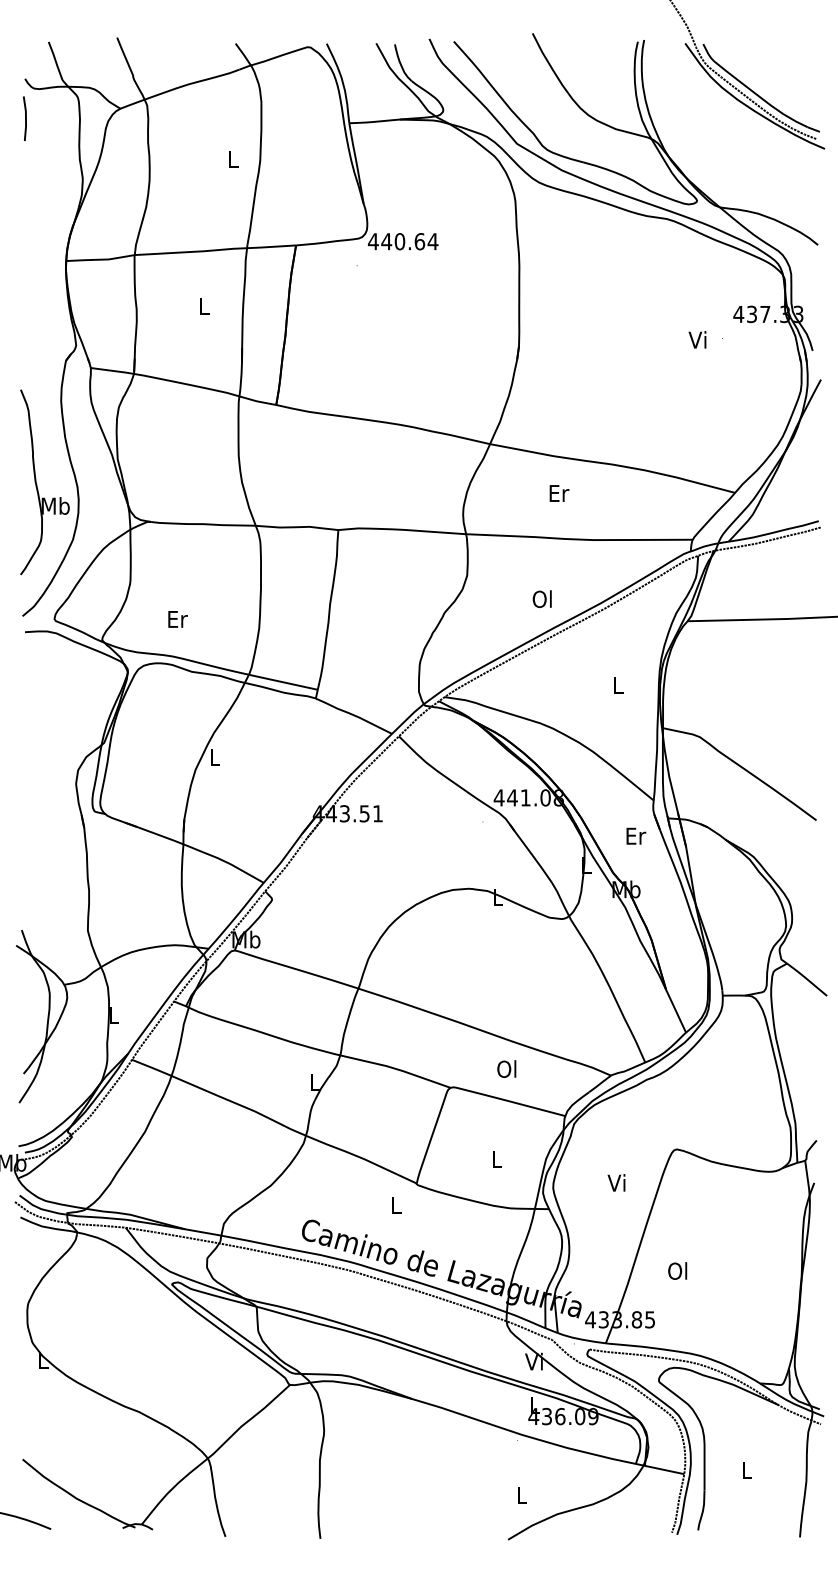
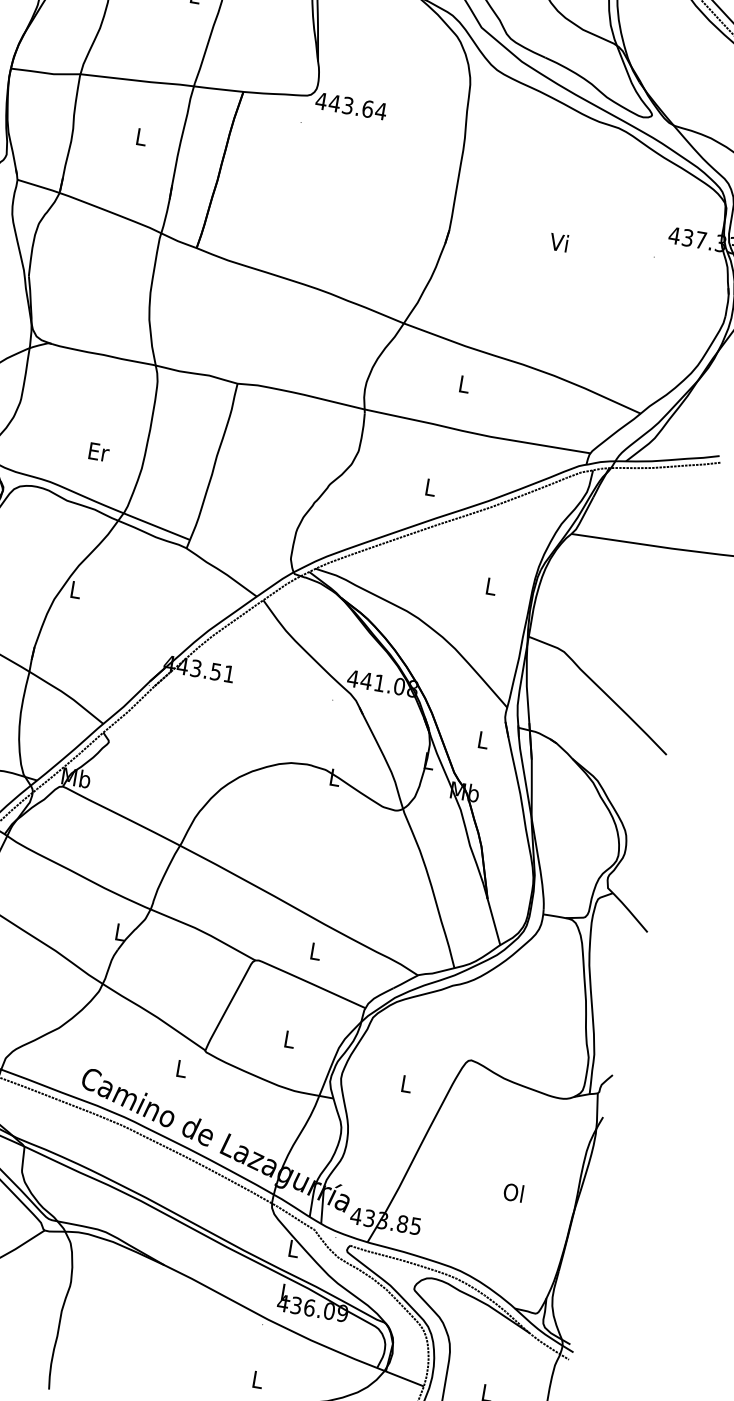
text: (399, 241) -> (347, 105), 440.64 -> 443.64
text: (697, 339) -> (559, 242), moved
text: (559, 493) -> (464, 384), Er -> L
text: (541, 599) -> (429, 487), Ol -> L
text: (177, 619) -> (98, 452), moved
text: (636, 835) -> (484, 739), Er -> L
text: (506, 1068) -> (314, 950), Ol -> L
text: (616, 1182) -> (405, 1083), Vi -> L
text: (677, 1270) -> (513, 1192), moved
text: (533, 1361) -> (292, 1248), Vi -> L

